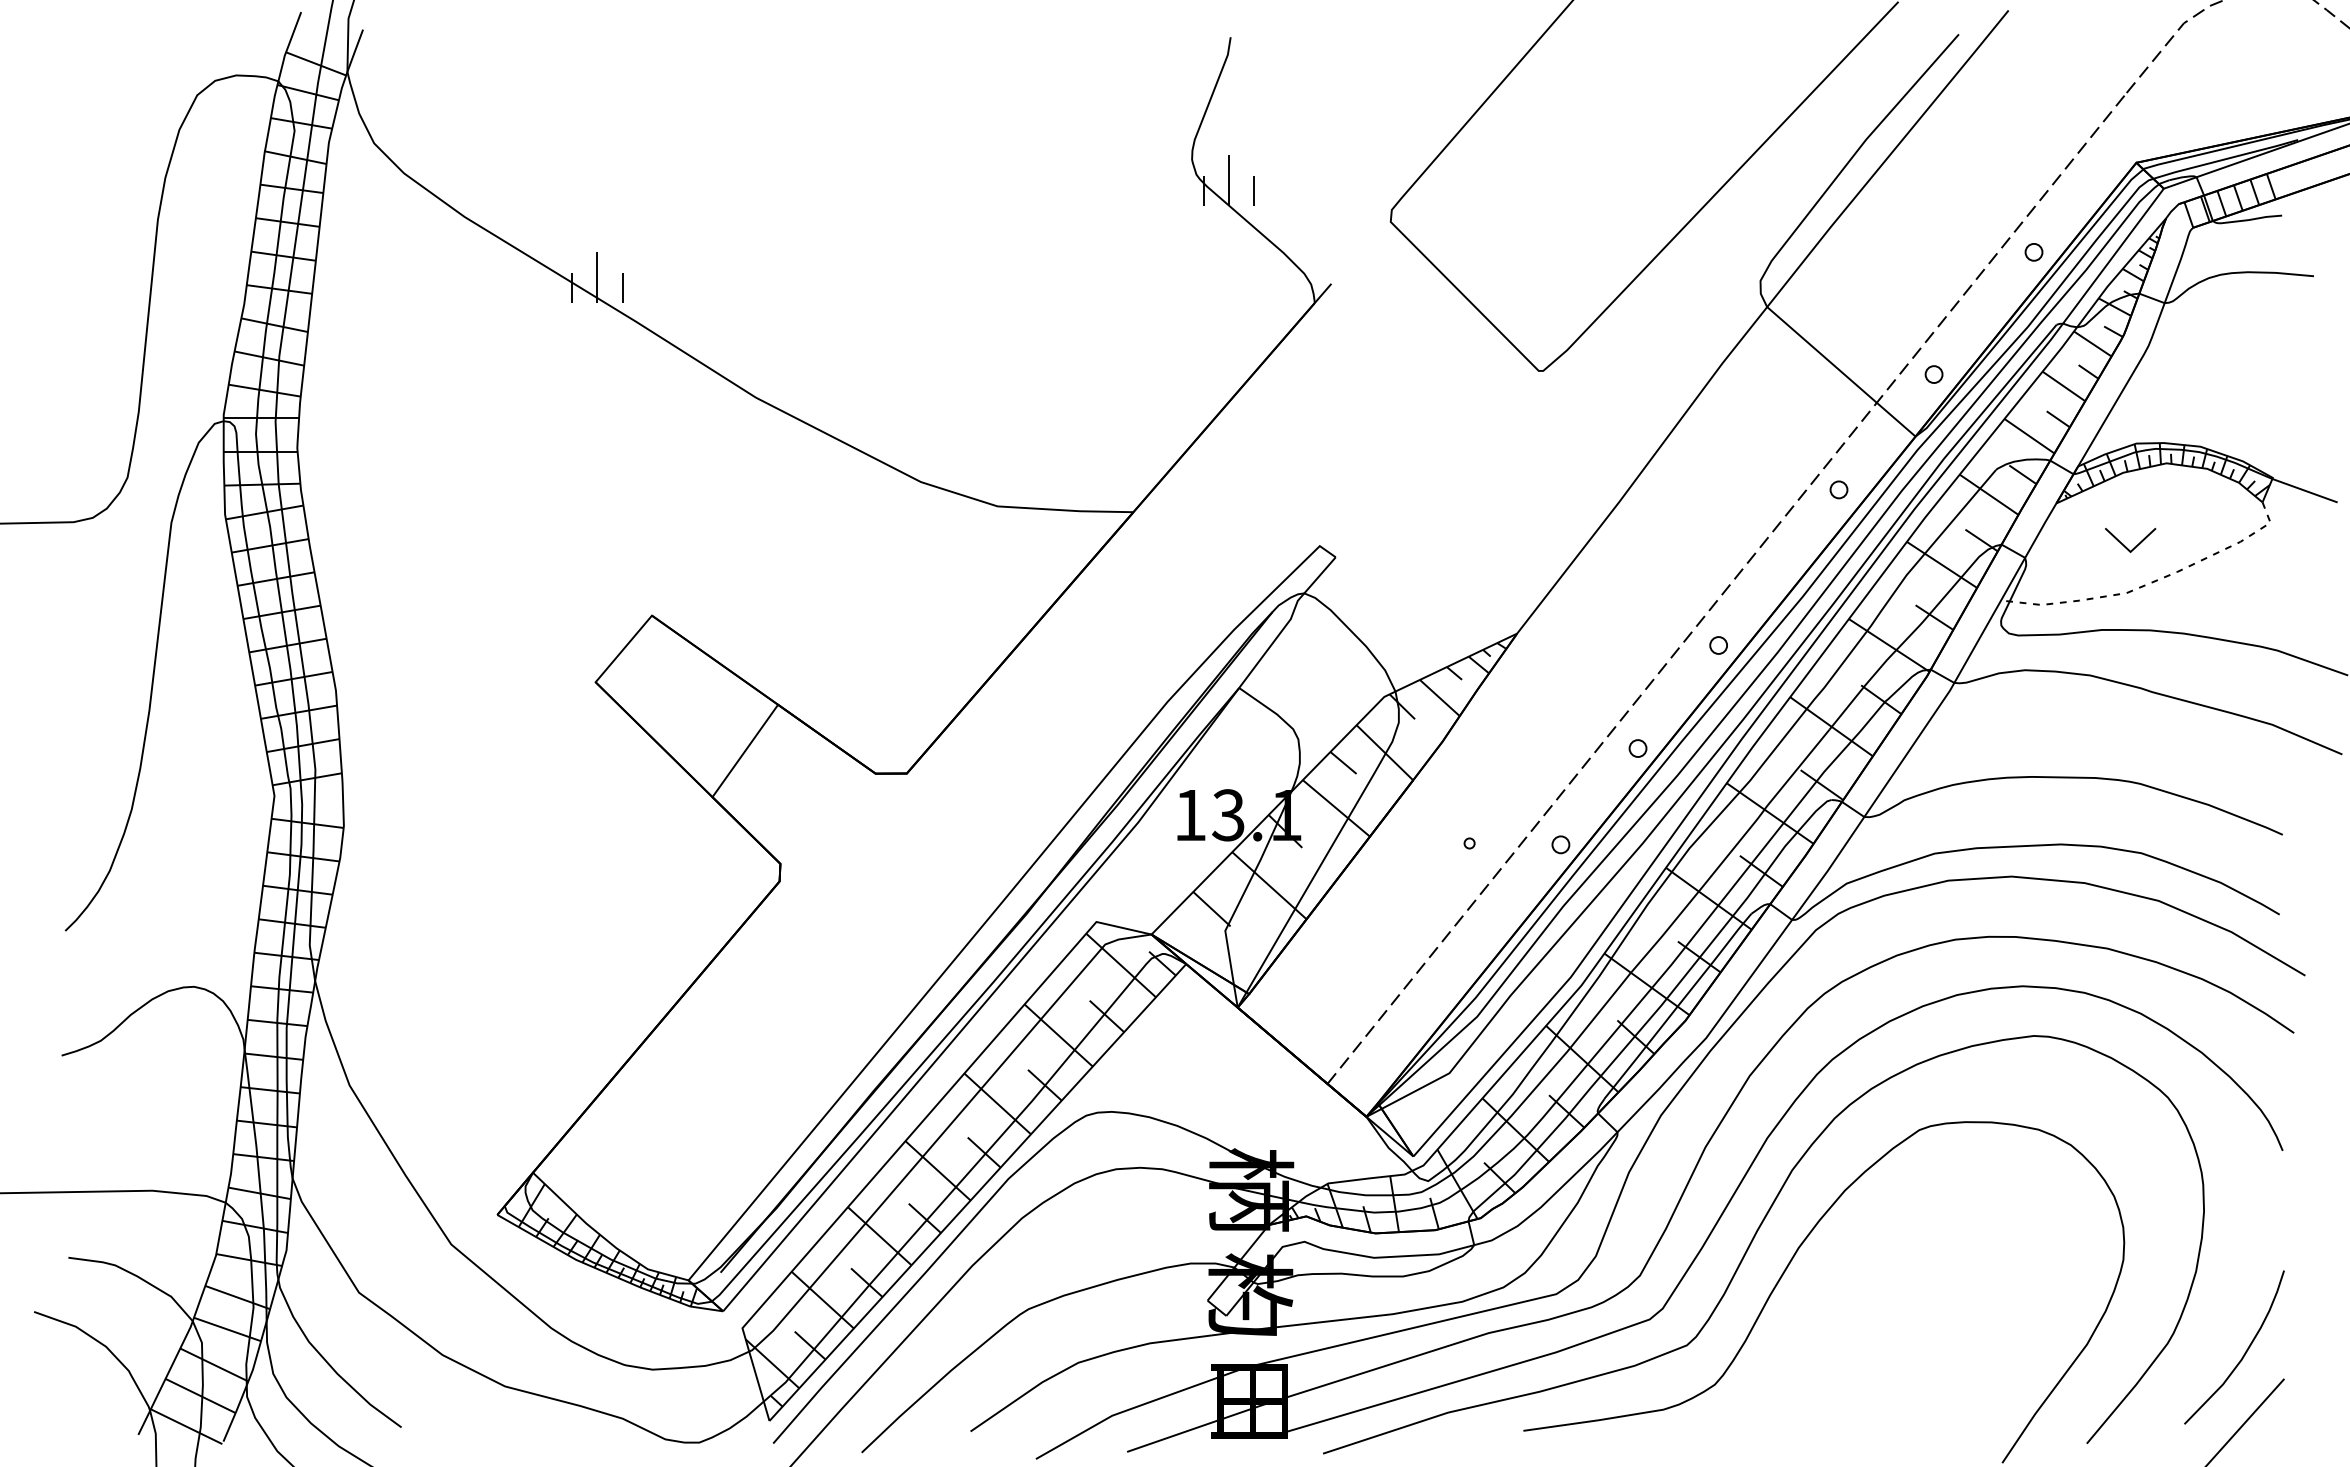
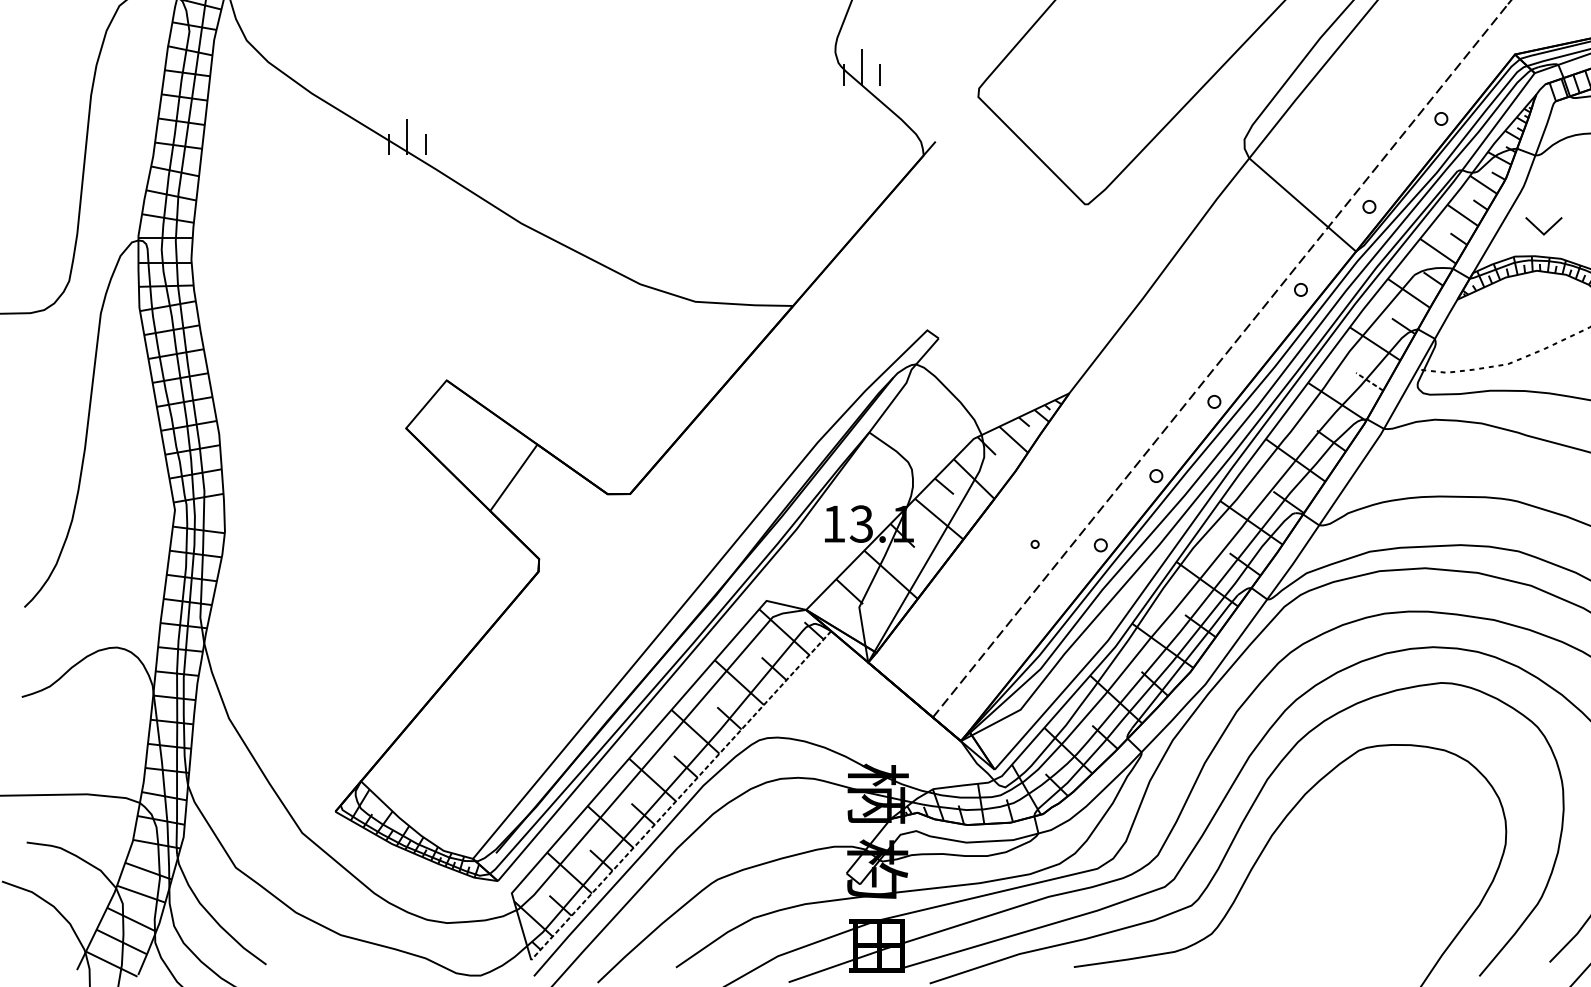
part: (2124, 544) -> (1539, 229), moved
line: (1934, 617) -> (1369, 381), solid -> dashed
line: (977, 1192) -> (680, 795), solid -> dashed

